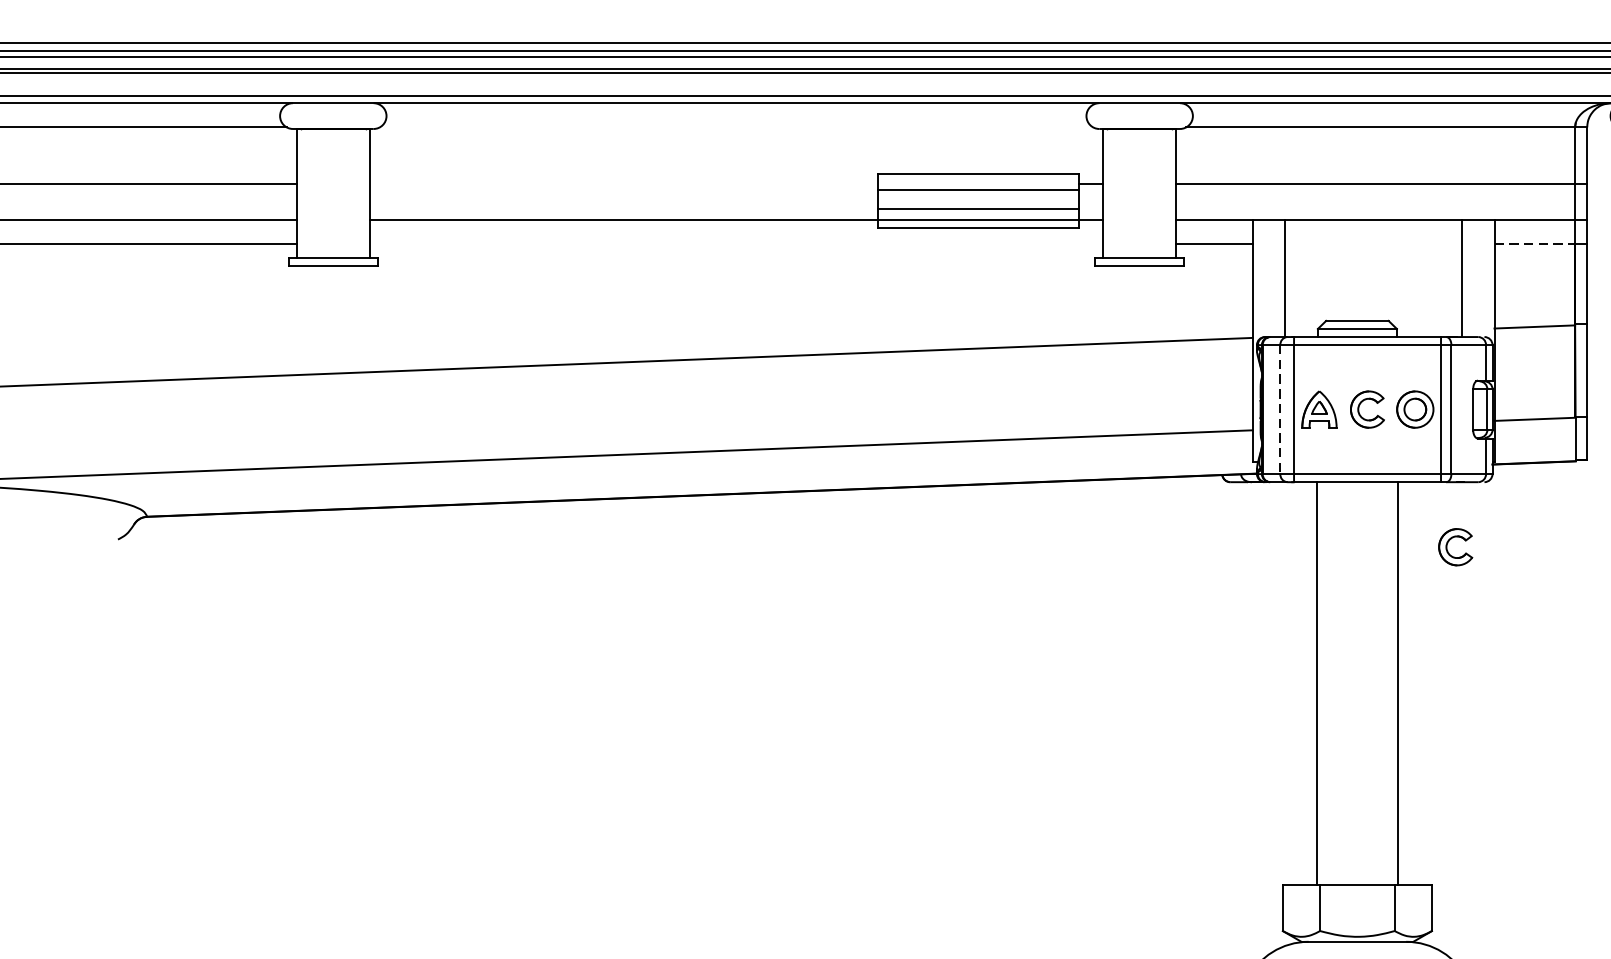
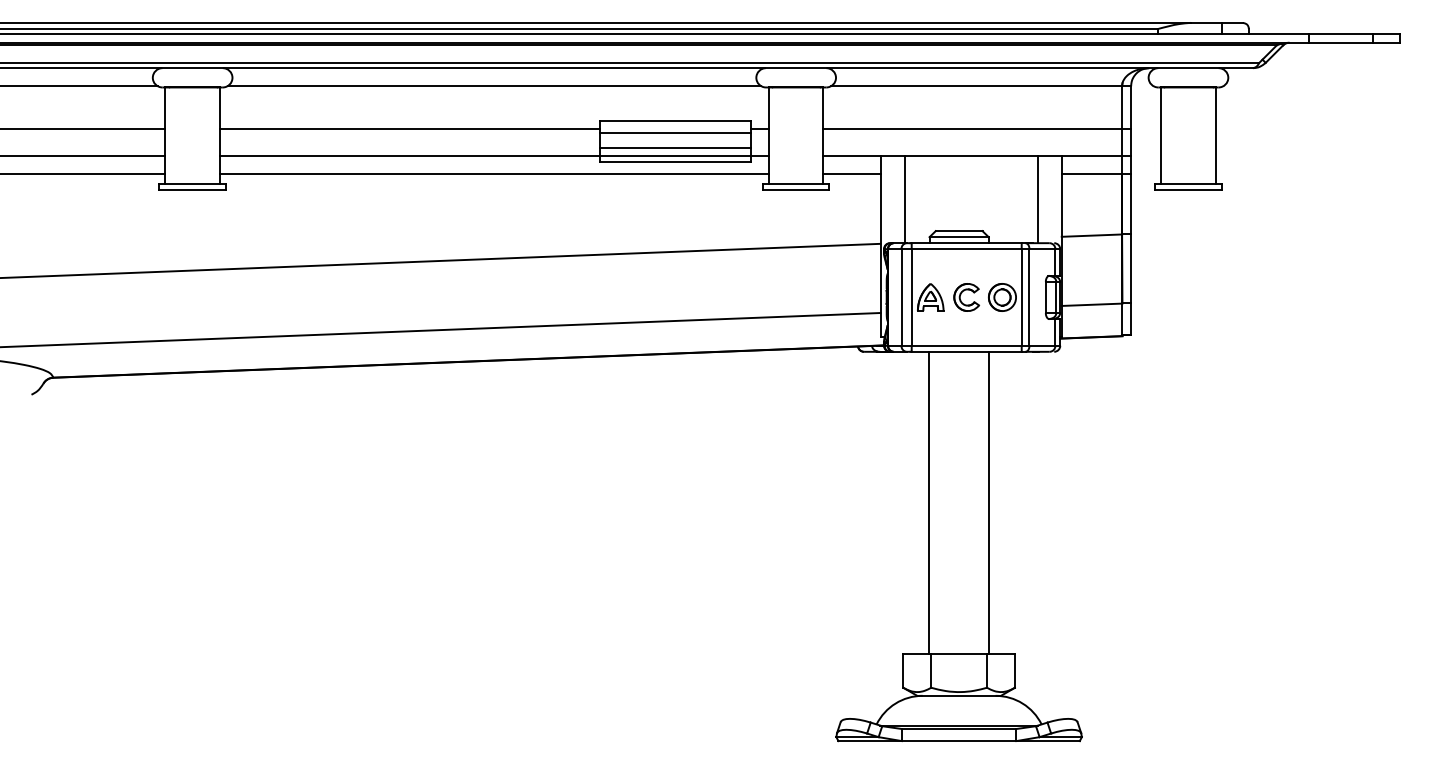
line: (736, 127) -> (494, 86), added
line: (623, 183) -> (409, 128), added
line: (736, 243) -> (494, 173), added
line: (1535, 243) -> (1092, 173), dashed -> solid
line: (1280, 410) -> (901, 298), dashed -> solid
part: (1455, 547) -> (1032, 400), removed

